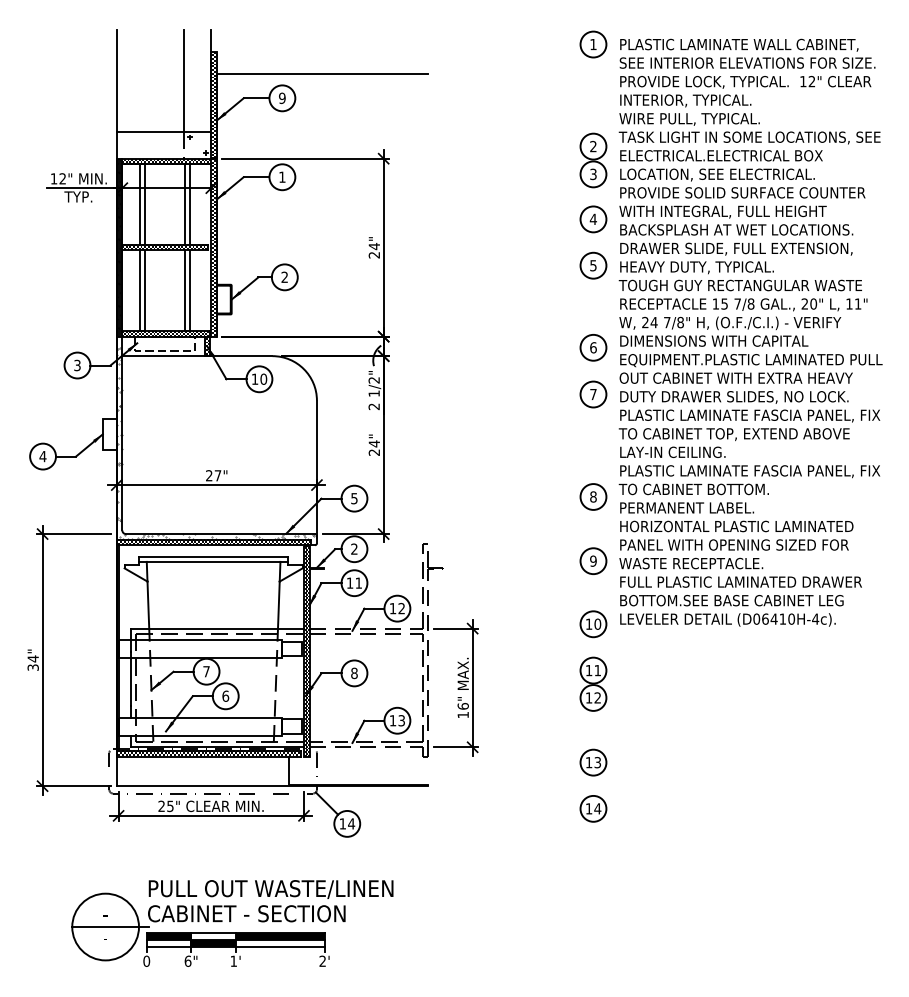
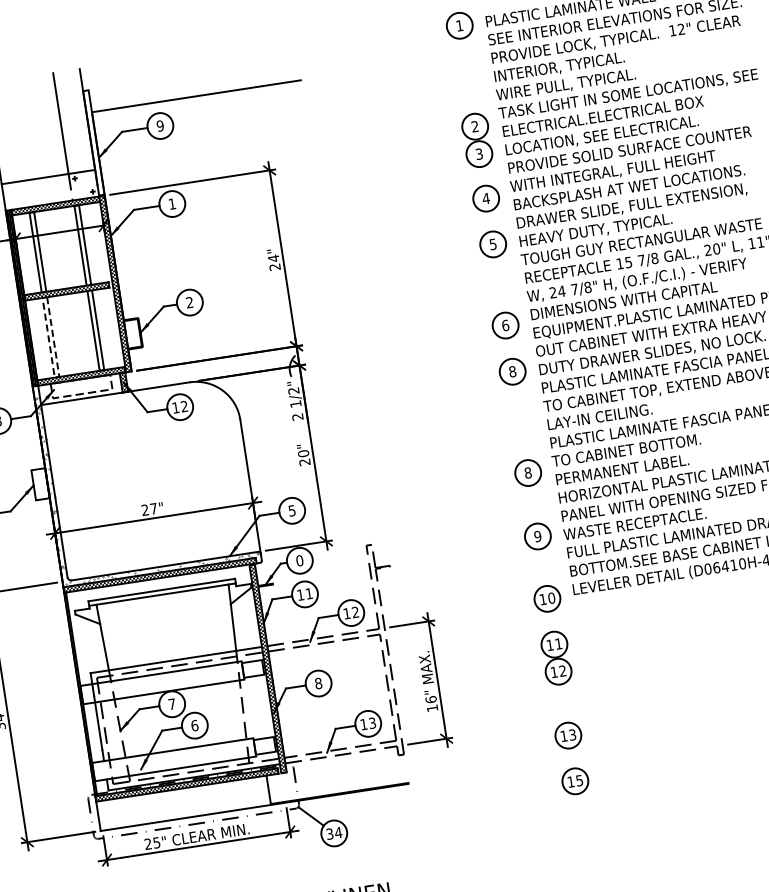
hatch: (214, 104) -> (94, 142), removed
line: (141, 331) -> (56, 377), solid -> dashed
text: (263, 378) -> (184, 405), 10 -> 12
text: (593, 394) -> (512, 371), 7 -> 8
text: (374, 443) -> (303, 453), 24" -> 20"
text: (354, 548) -> (299, 560), 2 -> 0
text: (597, 808) -> (579, 780), 14 -> 15
text: (342, 823) -> (329, 833), 14 -> 34

